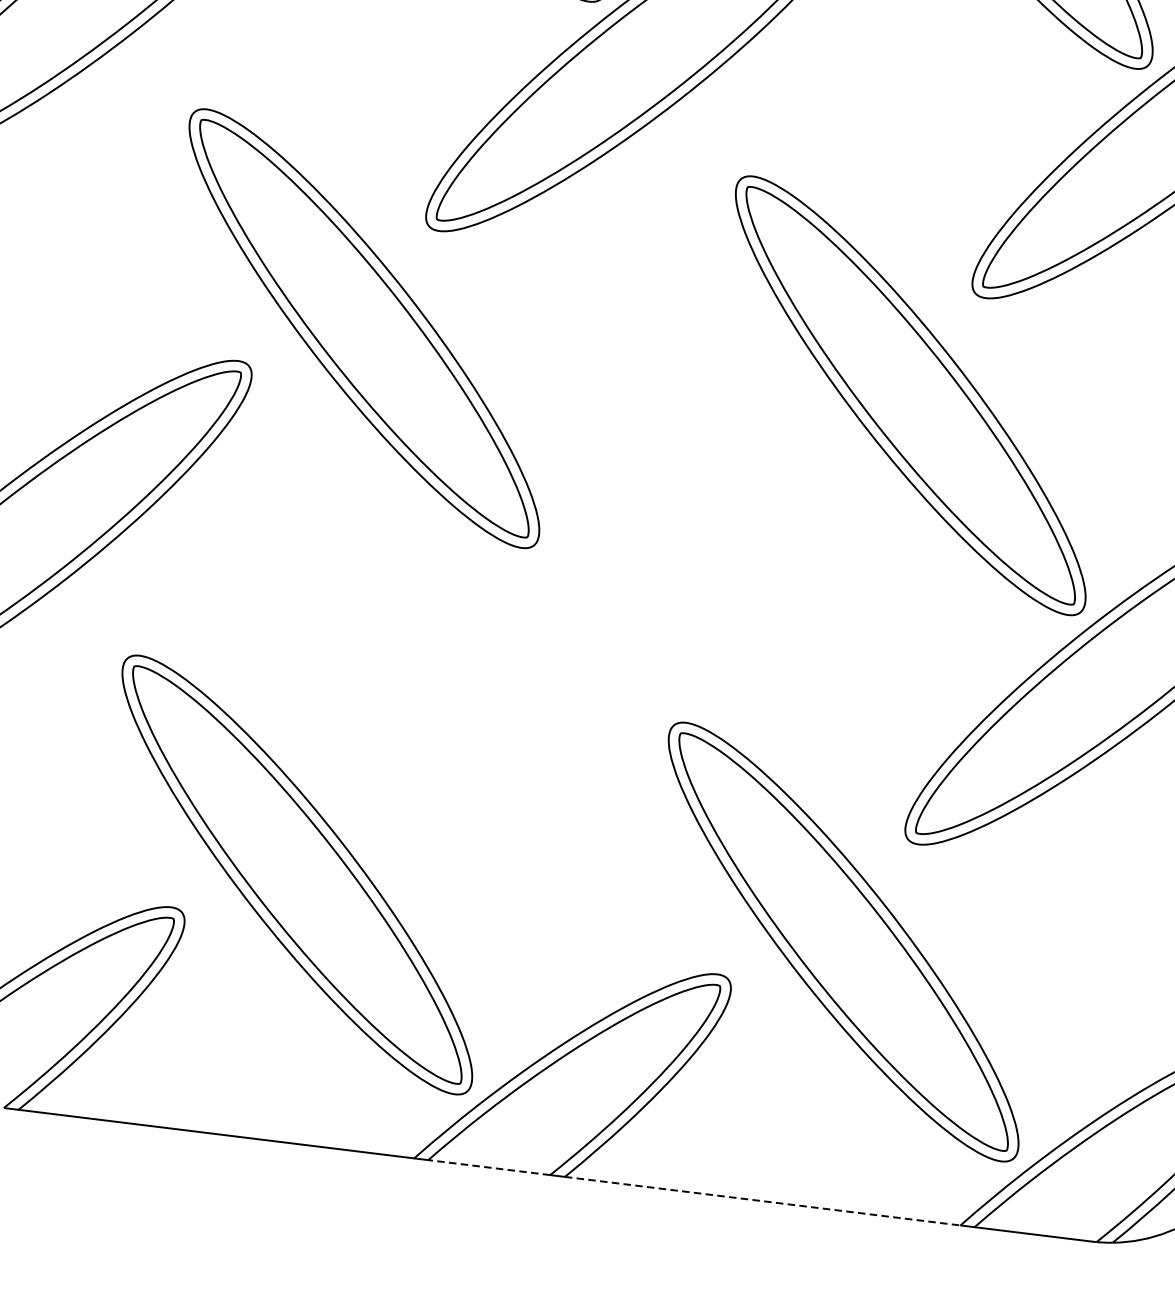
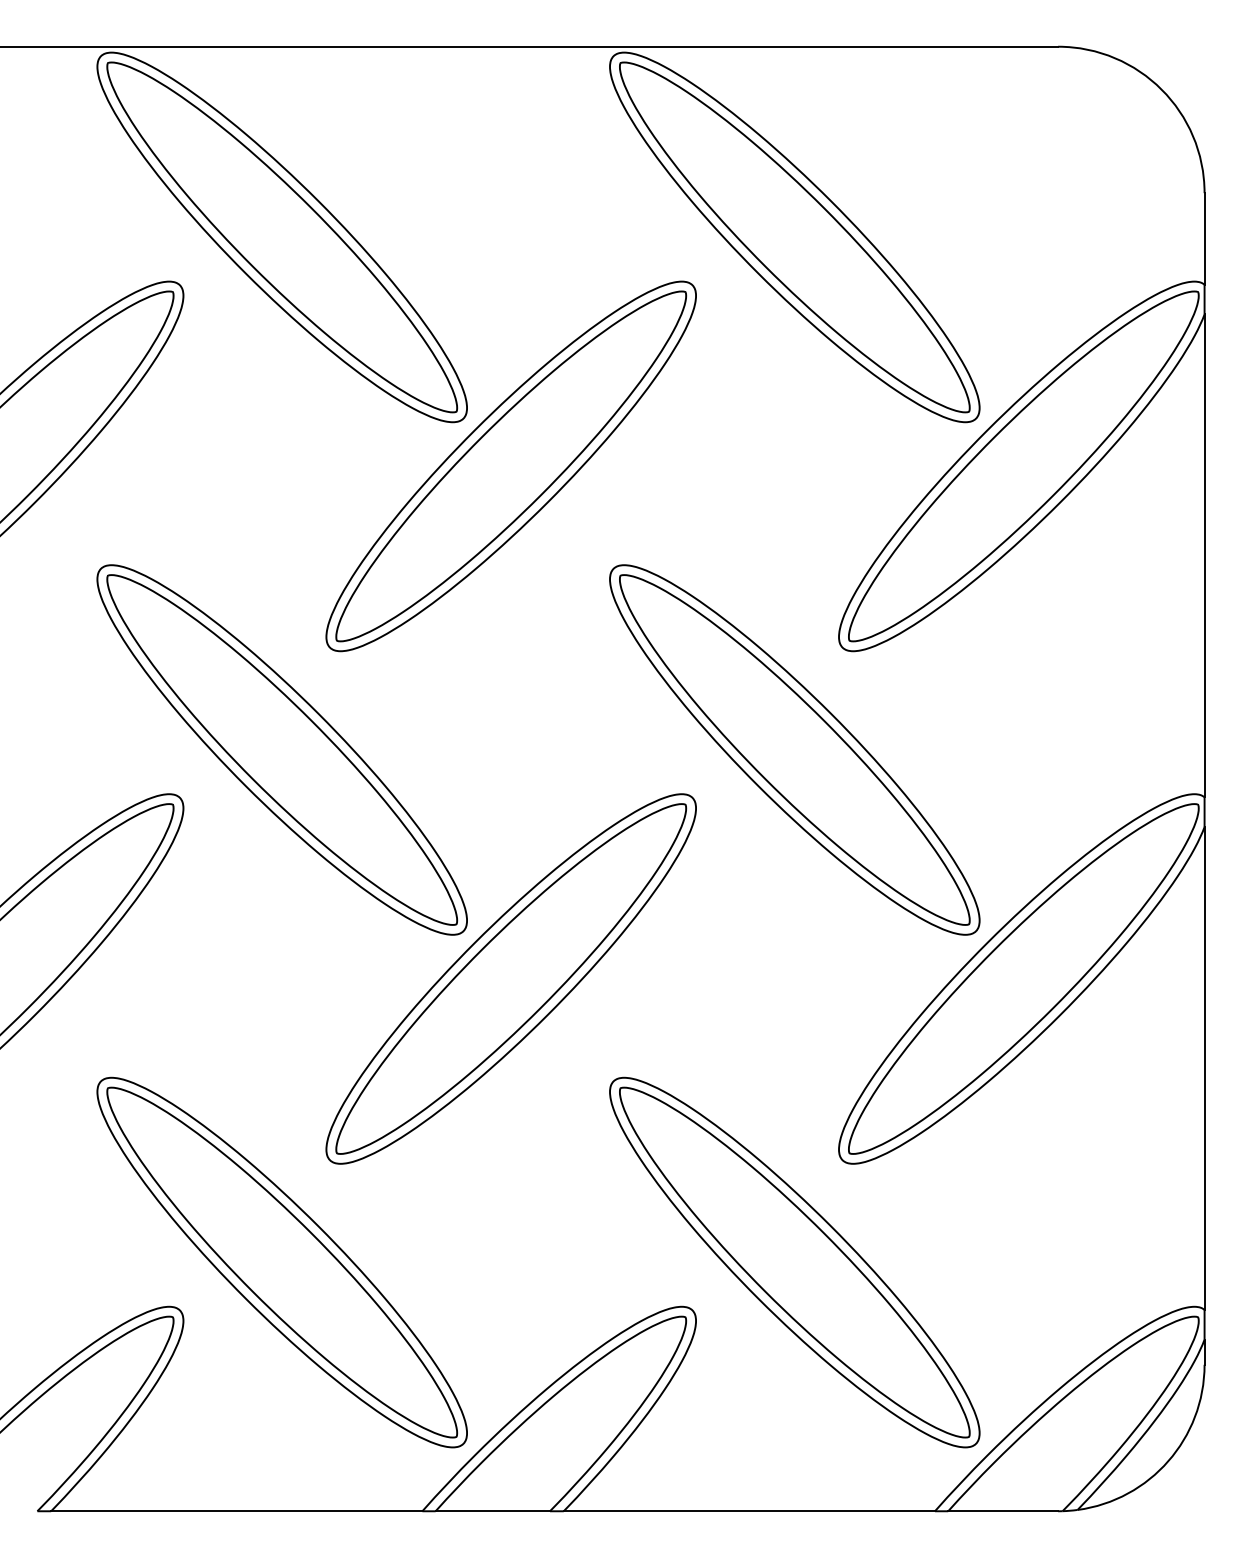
part: (577, 602) -> (510, 978), added
line: (488, 1167) -> (492, 1511), dashed -> solid
line: (762, 1201) -> (749, 1511), dashed -> solid

